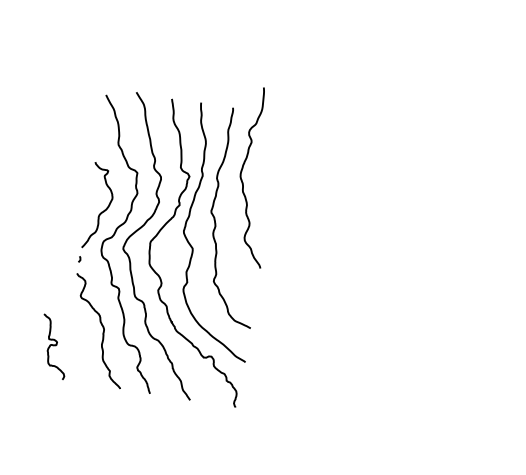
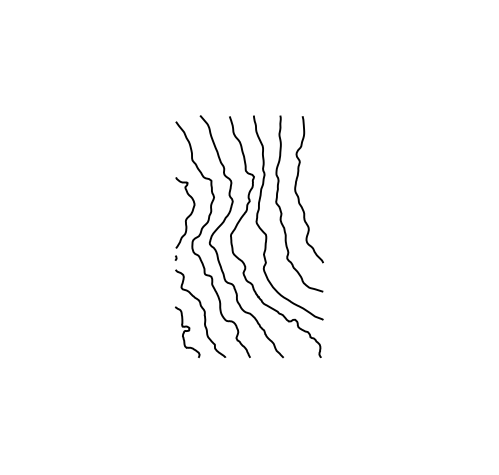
curve: (243, 182) -> (298, 195), moved
curve: (54, 345) -> (187, 331), moved

